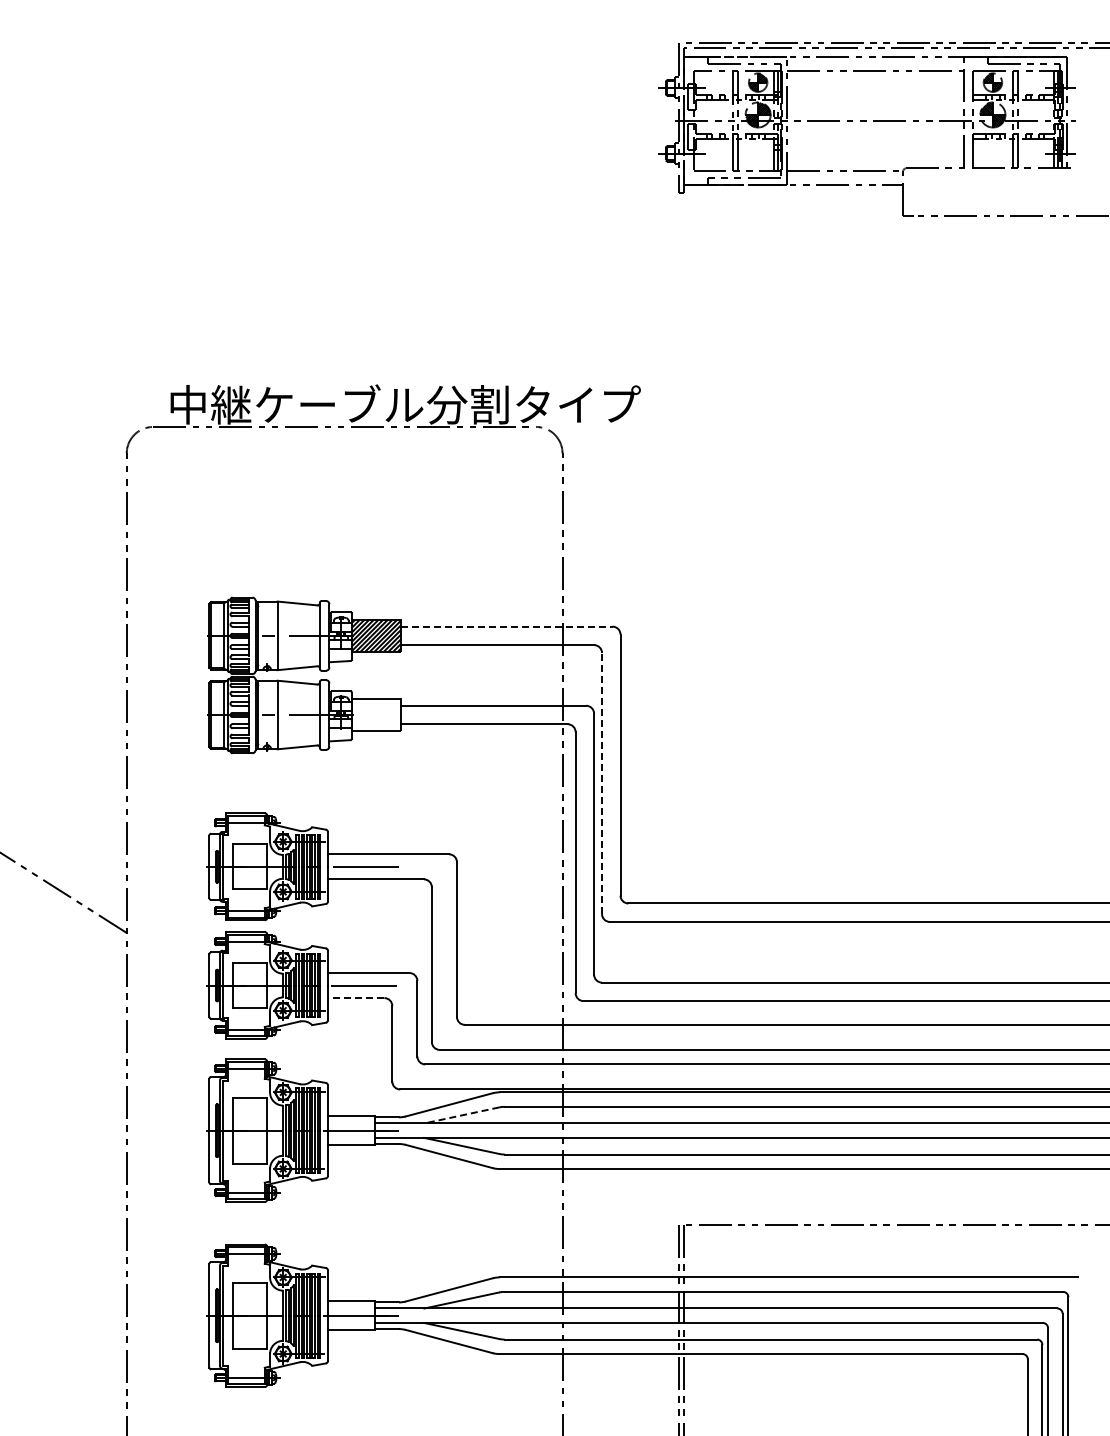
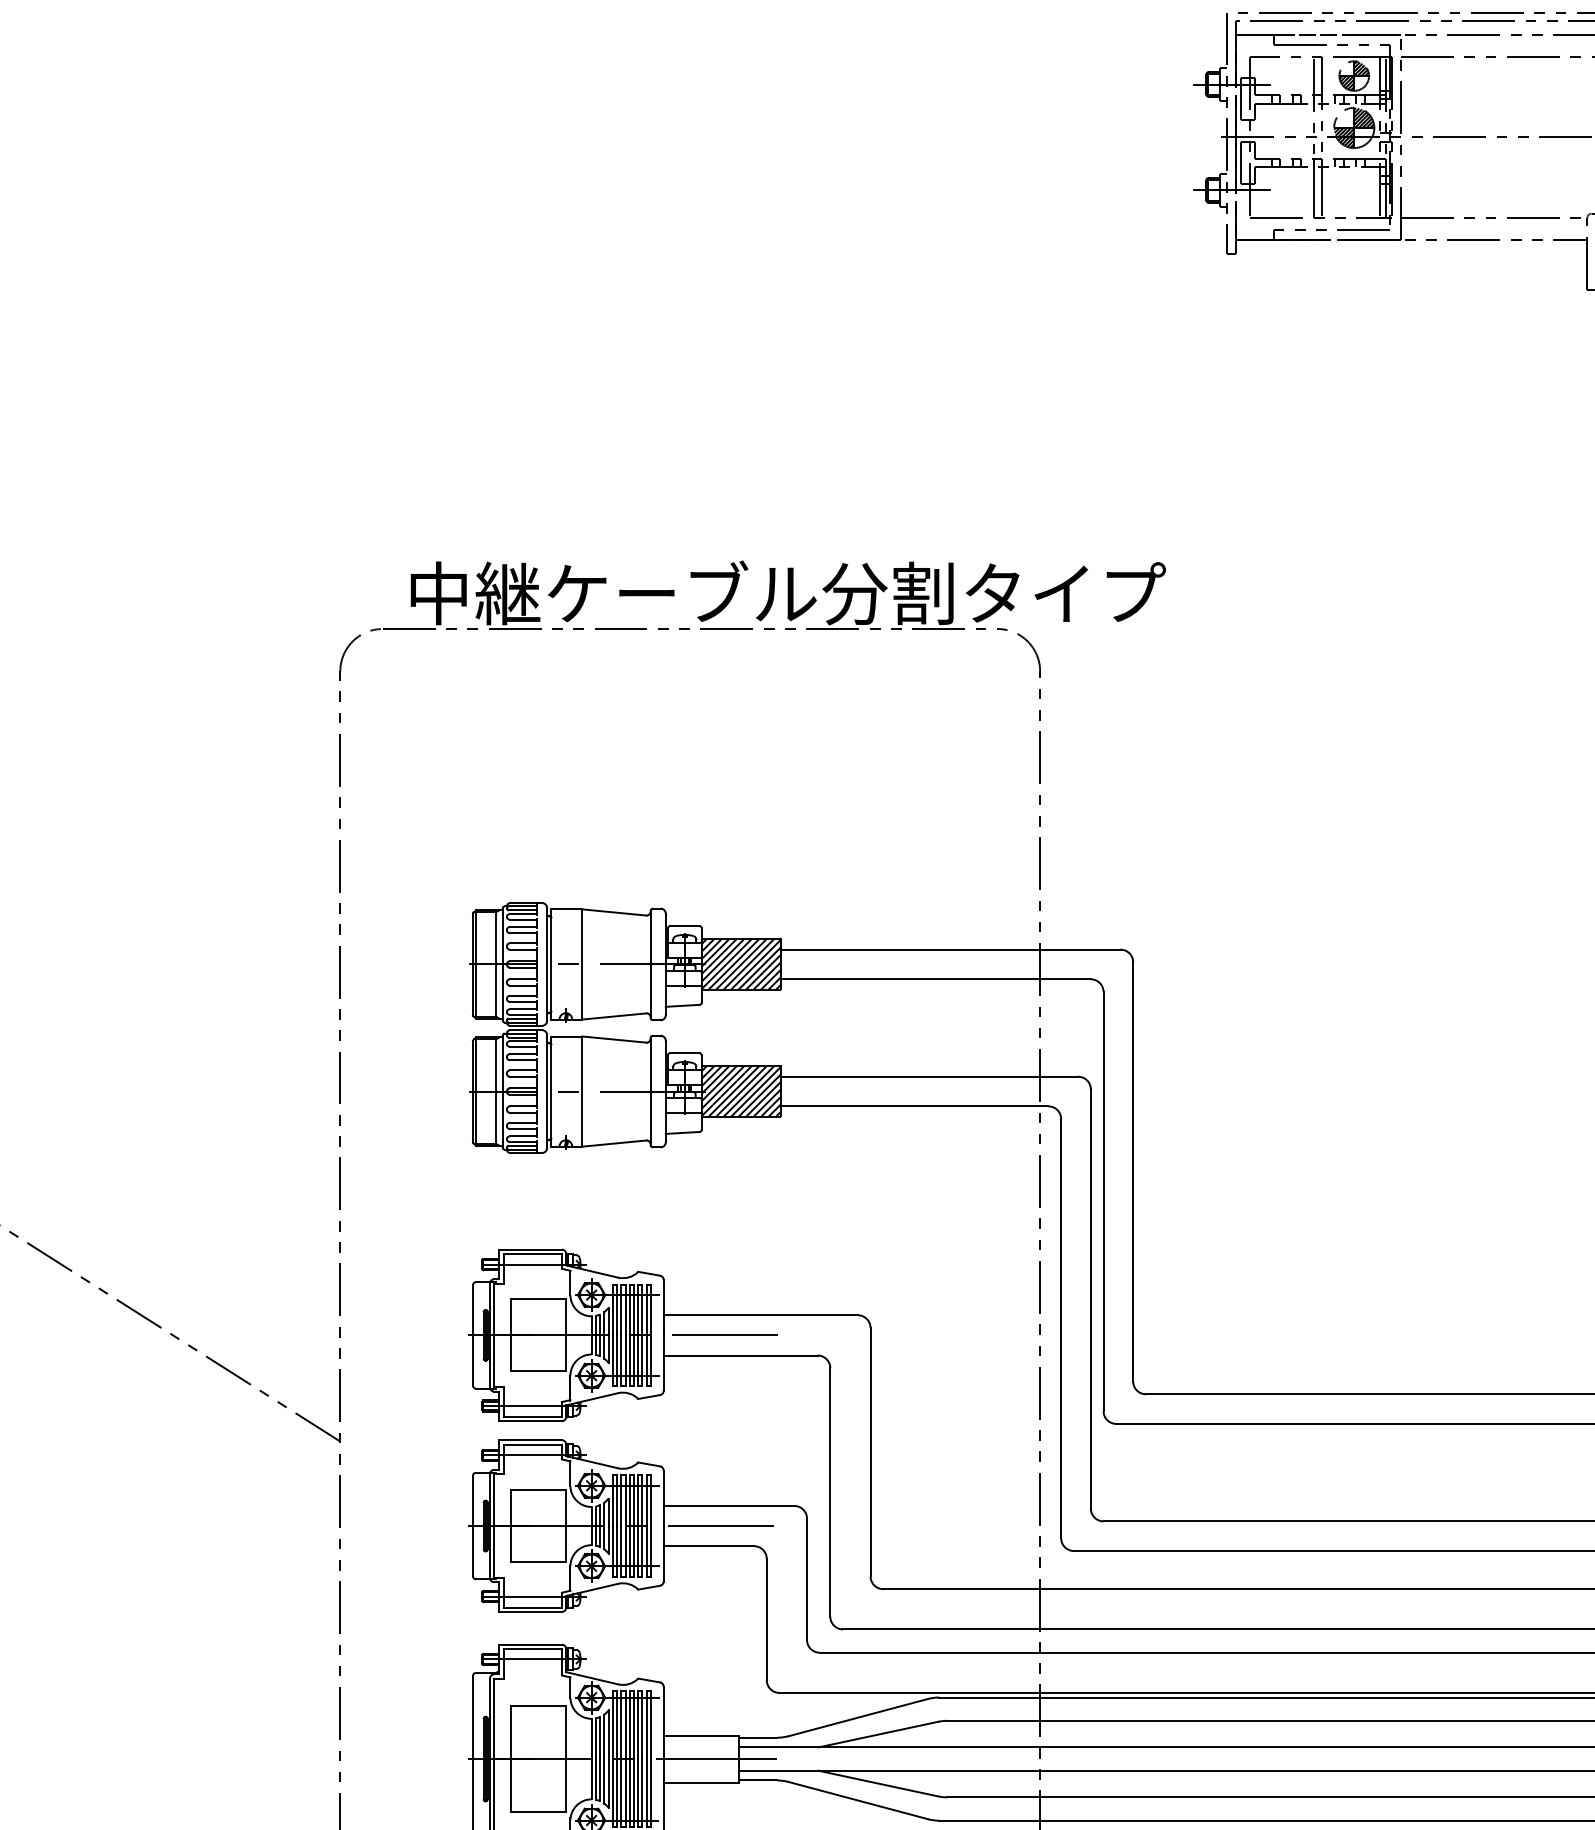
line: (506, 626) -> (950, 949), dashed -> solid
hatch: (376, 714) -> (741, 1090), added
line: (602, 783) -> (1104, 1201), dashed -> solid
line: (355, 998) -> (707, 1546), dashed -> solid
line: (461, 1115) -> (877, 1734), dashed -> solid

